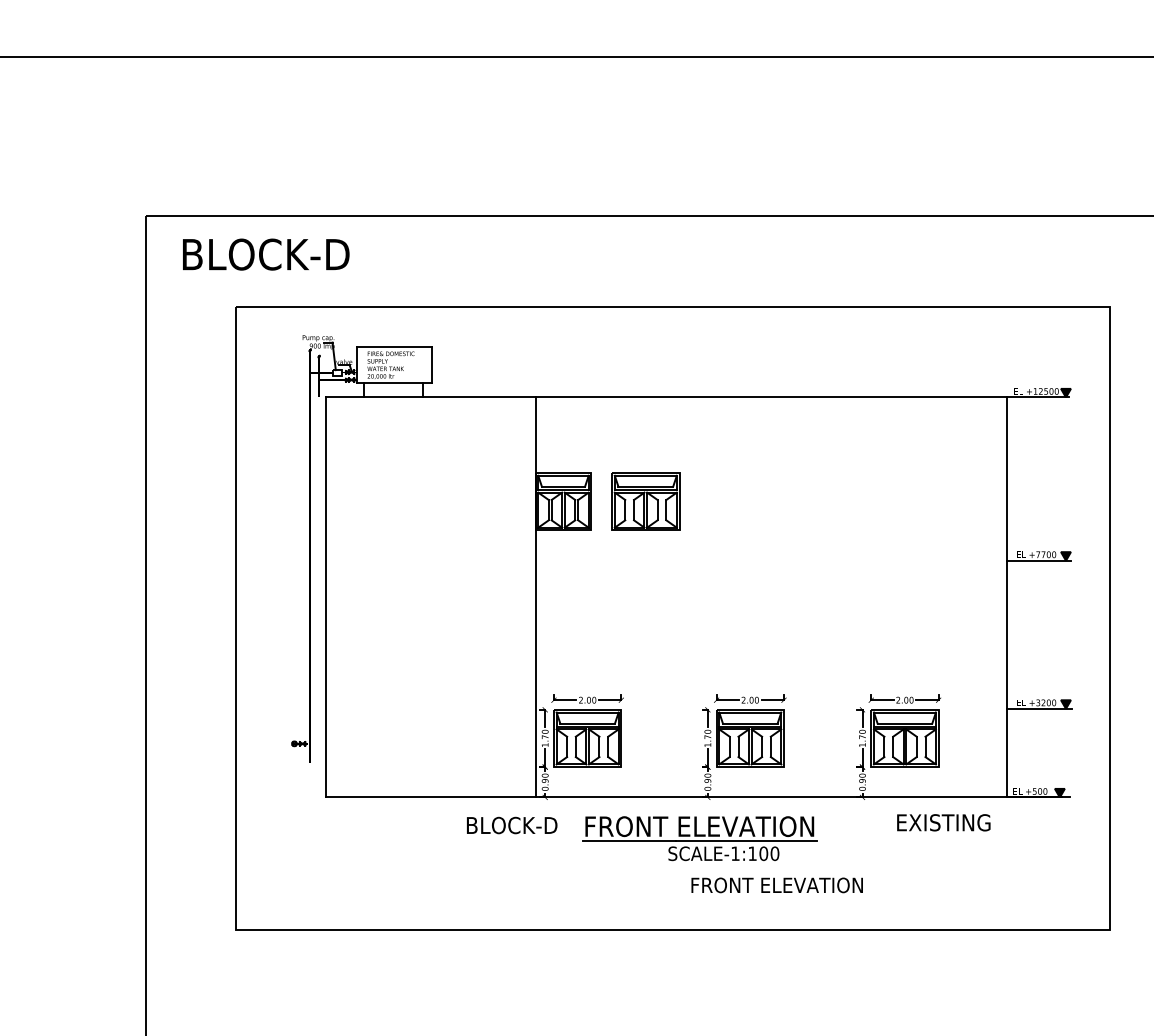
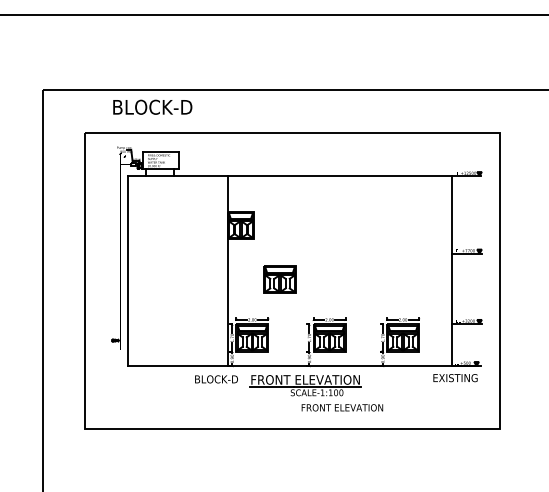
text: (265, 252) -> (152, 106), moved
part: (644, 501) -> (279, 279), moved
text: (943, 823) -> (455, 378), moved

